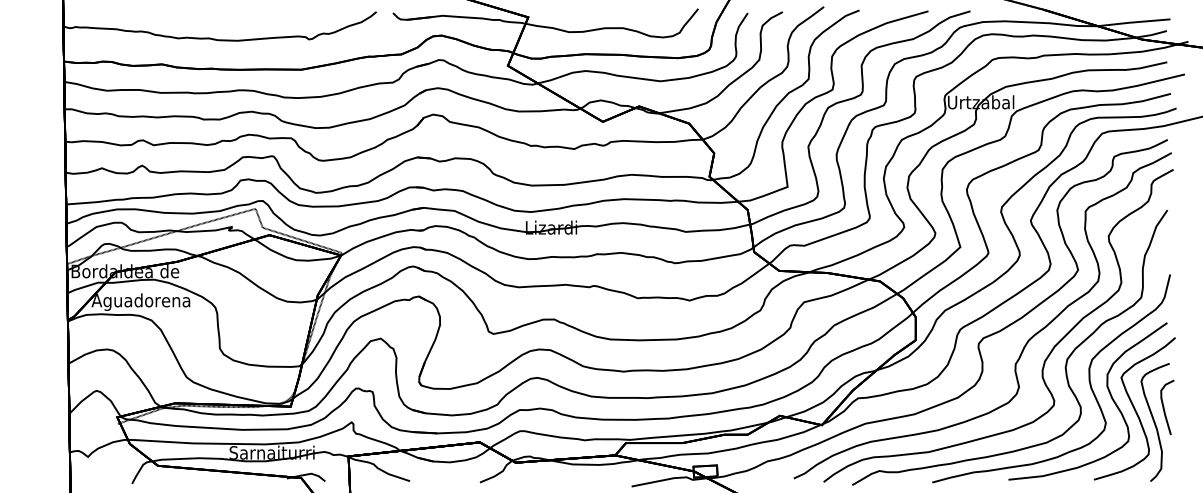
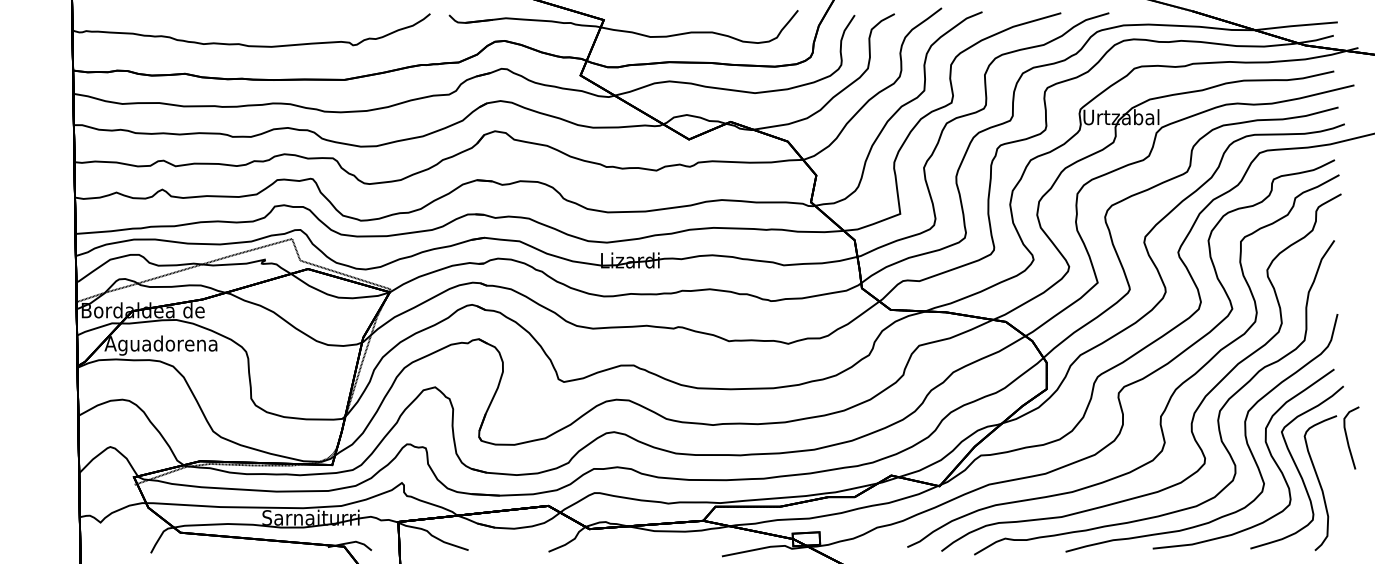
part: (1167, 407) -> (1351, 437), moved

